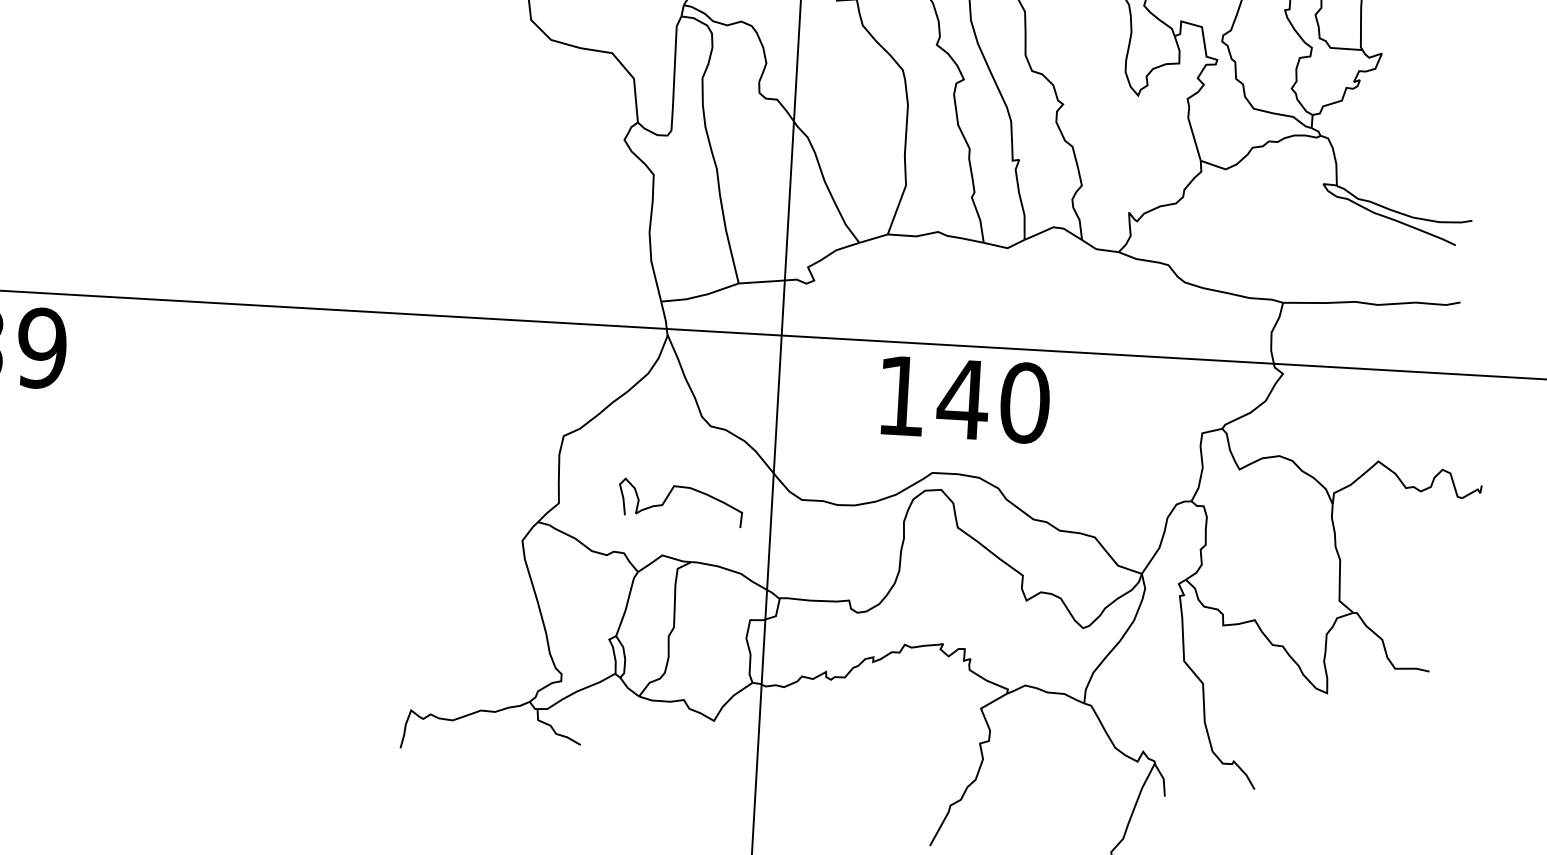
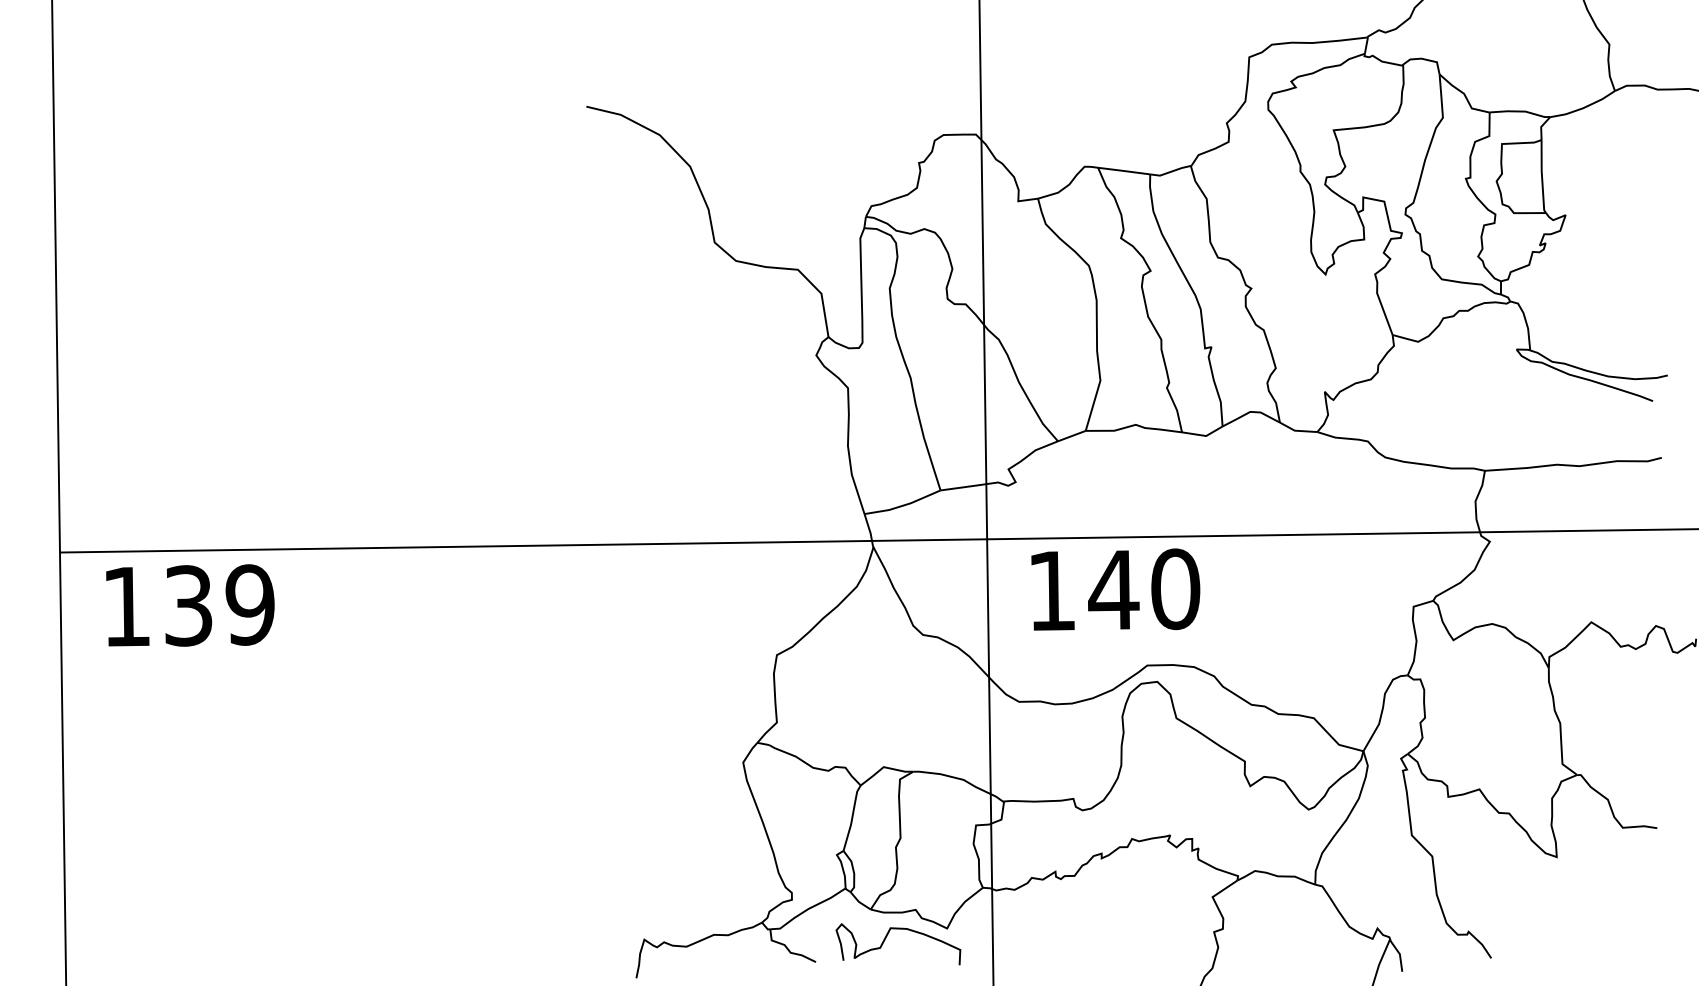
text: (964, 399) -> (1115, 589), moved
curve: (669, 496) -> (886, 938), moved

